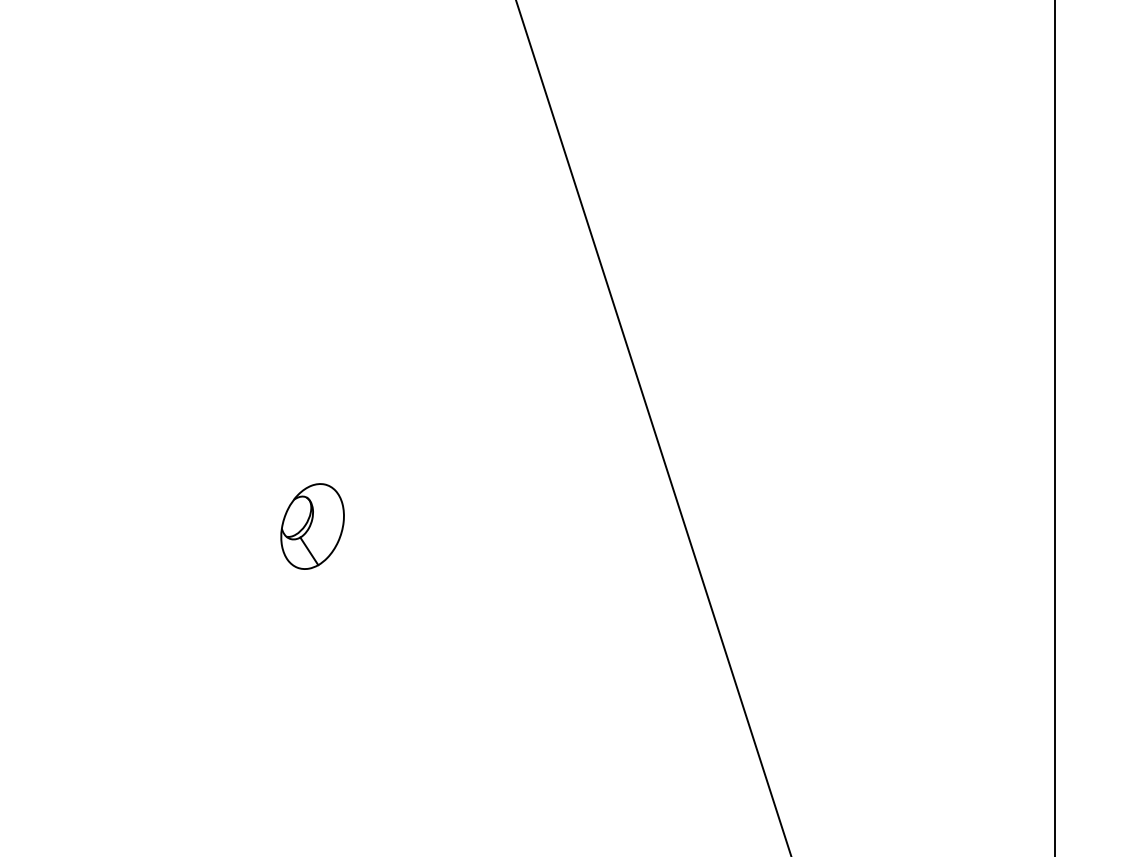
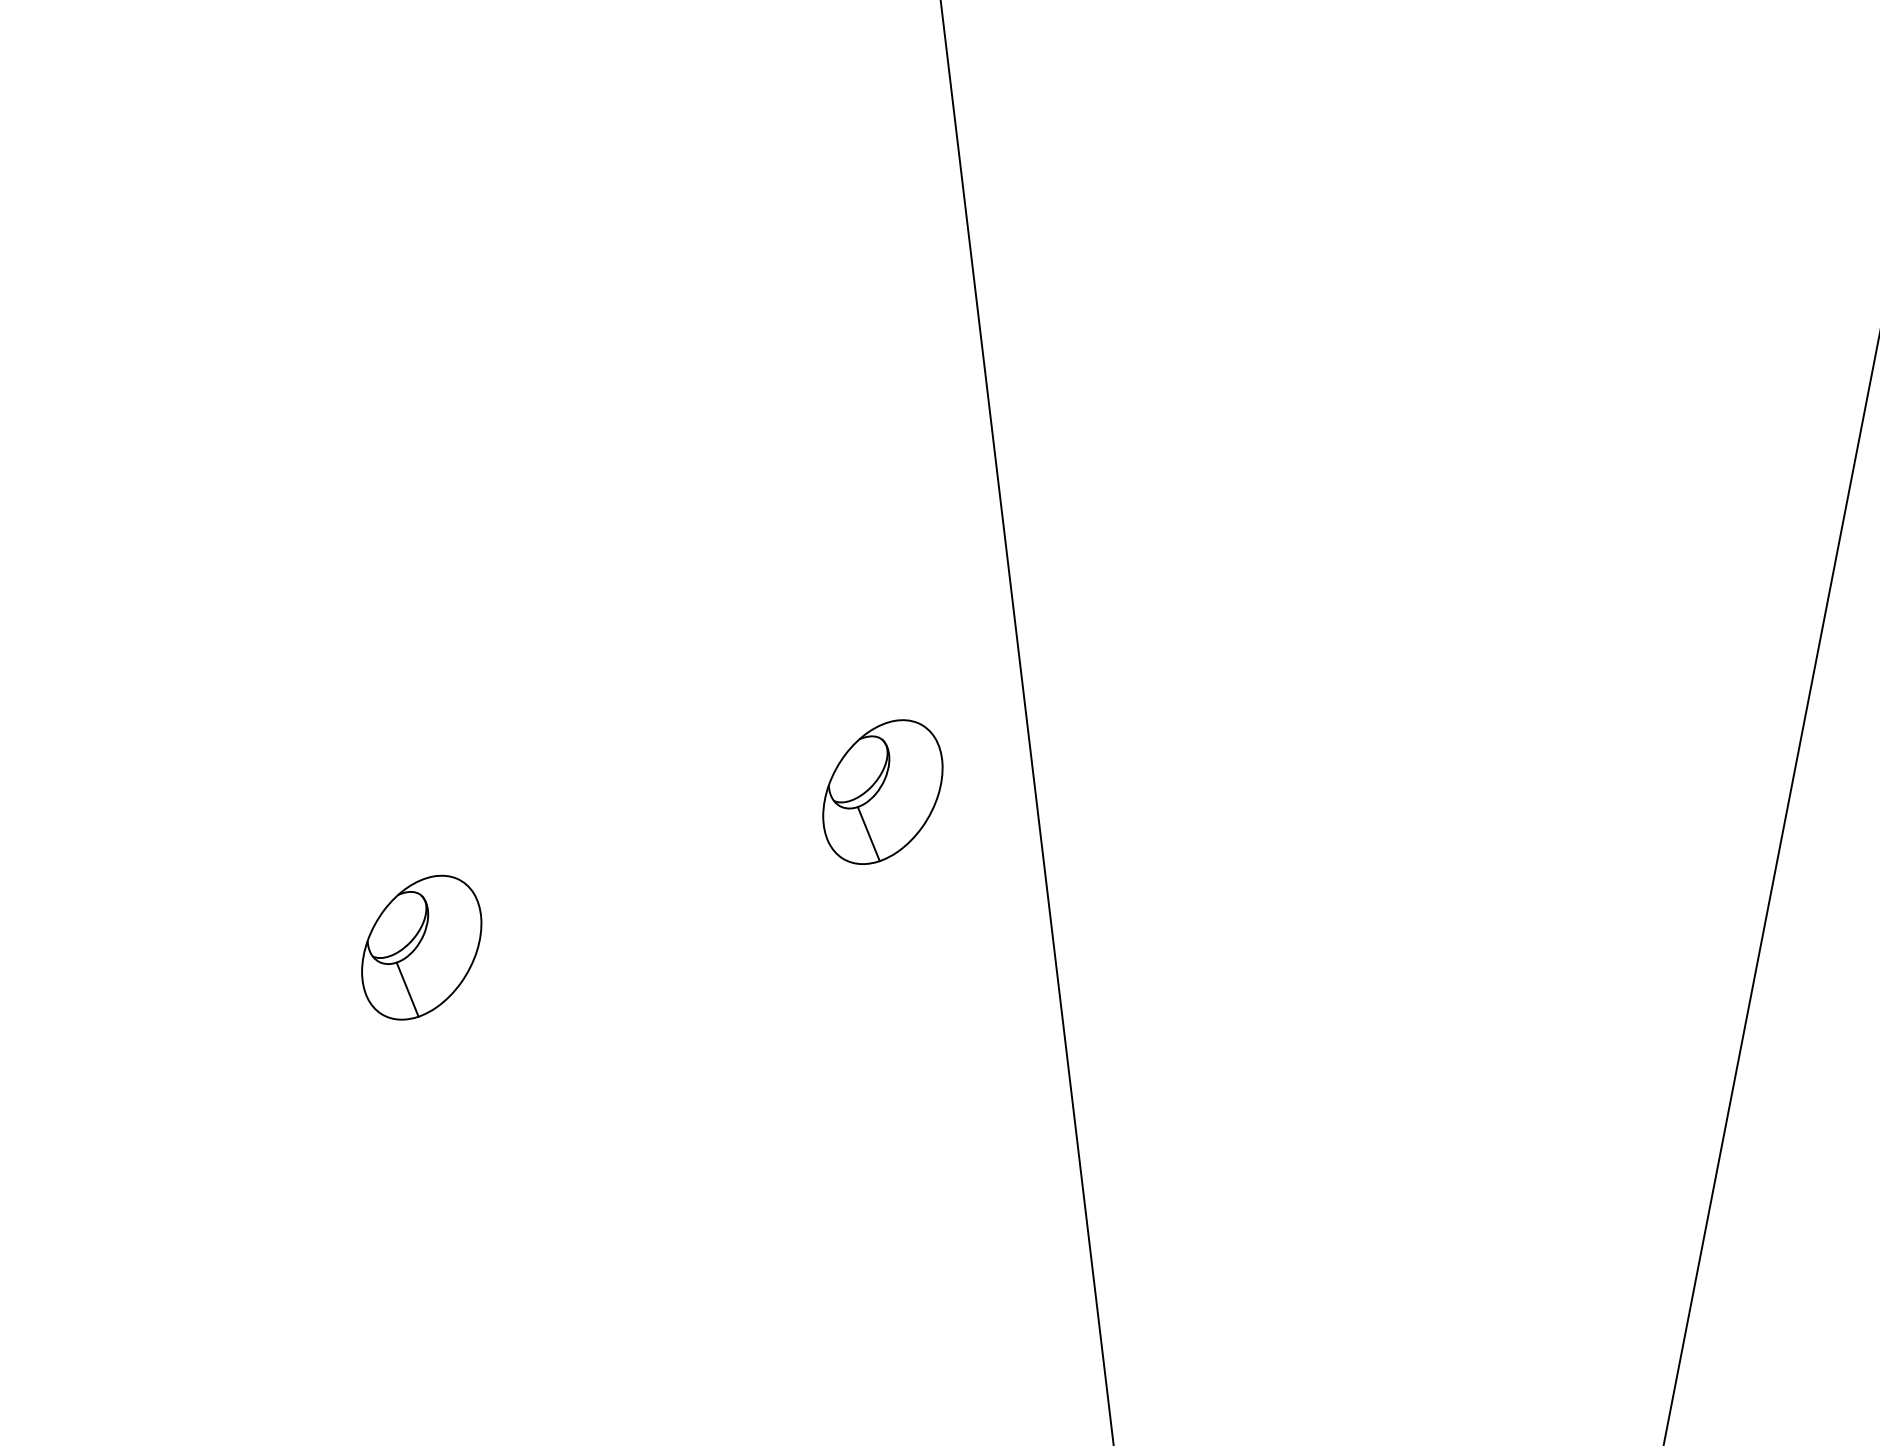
part: (551, 390) -> (882, 792), added

